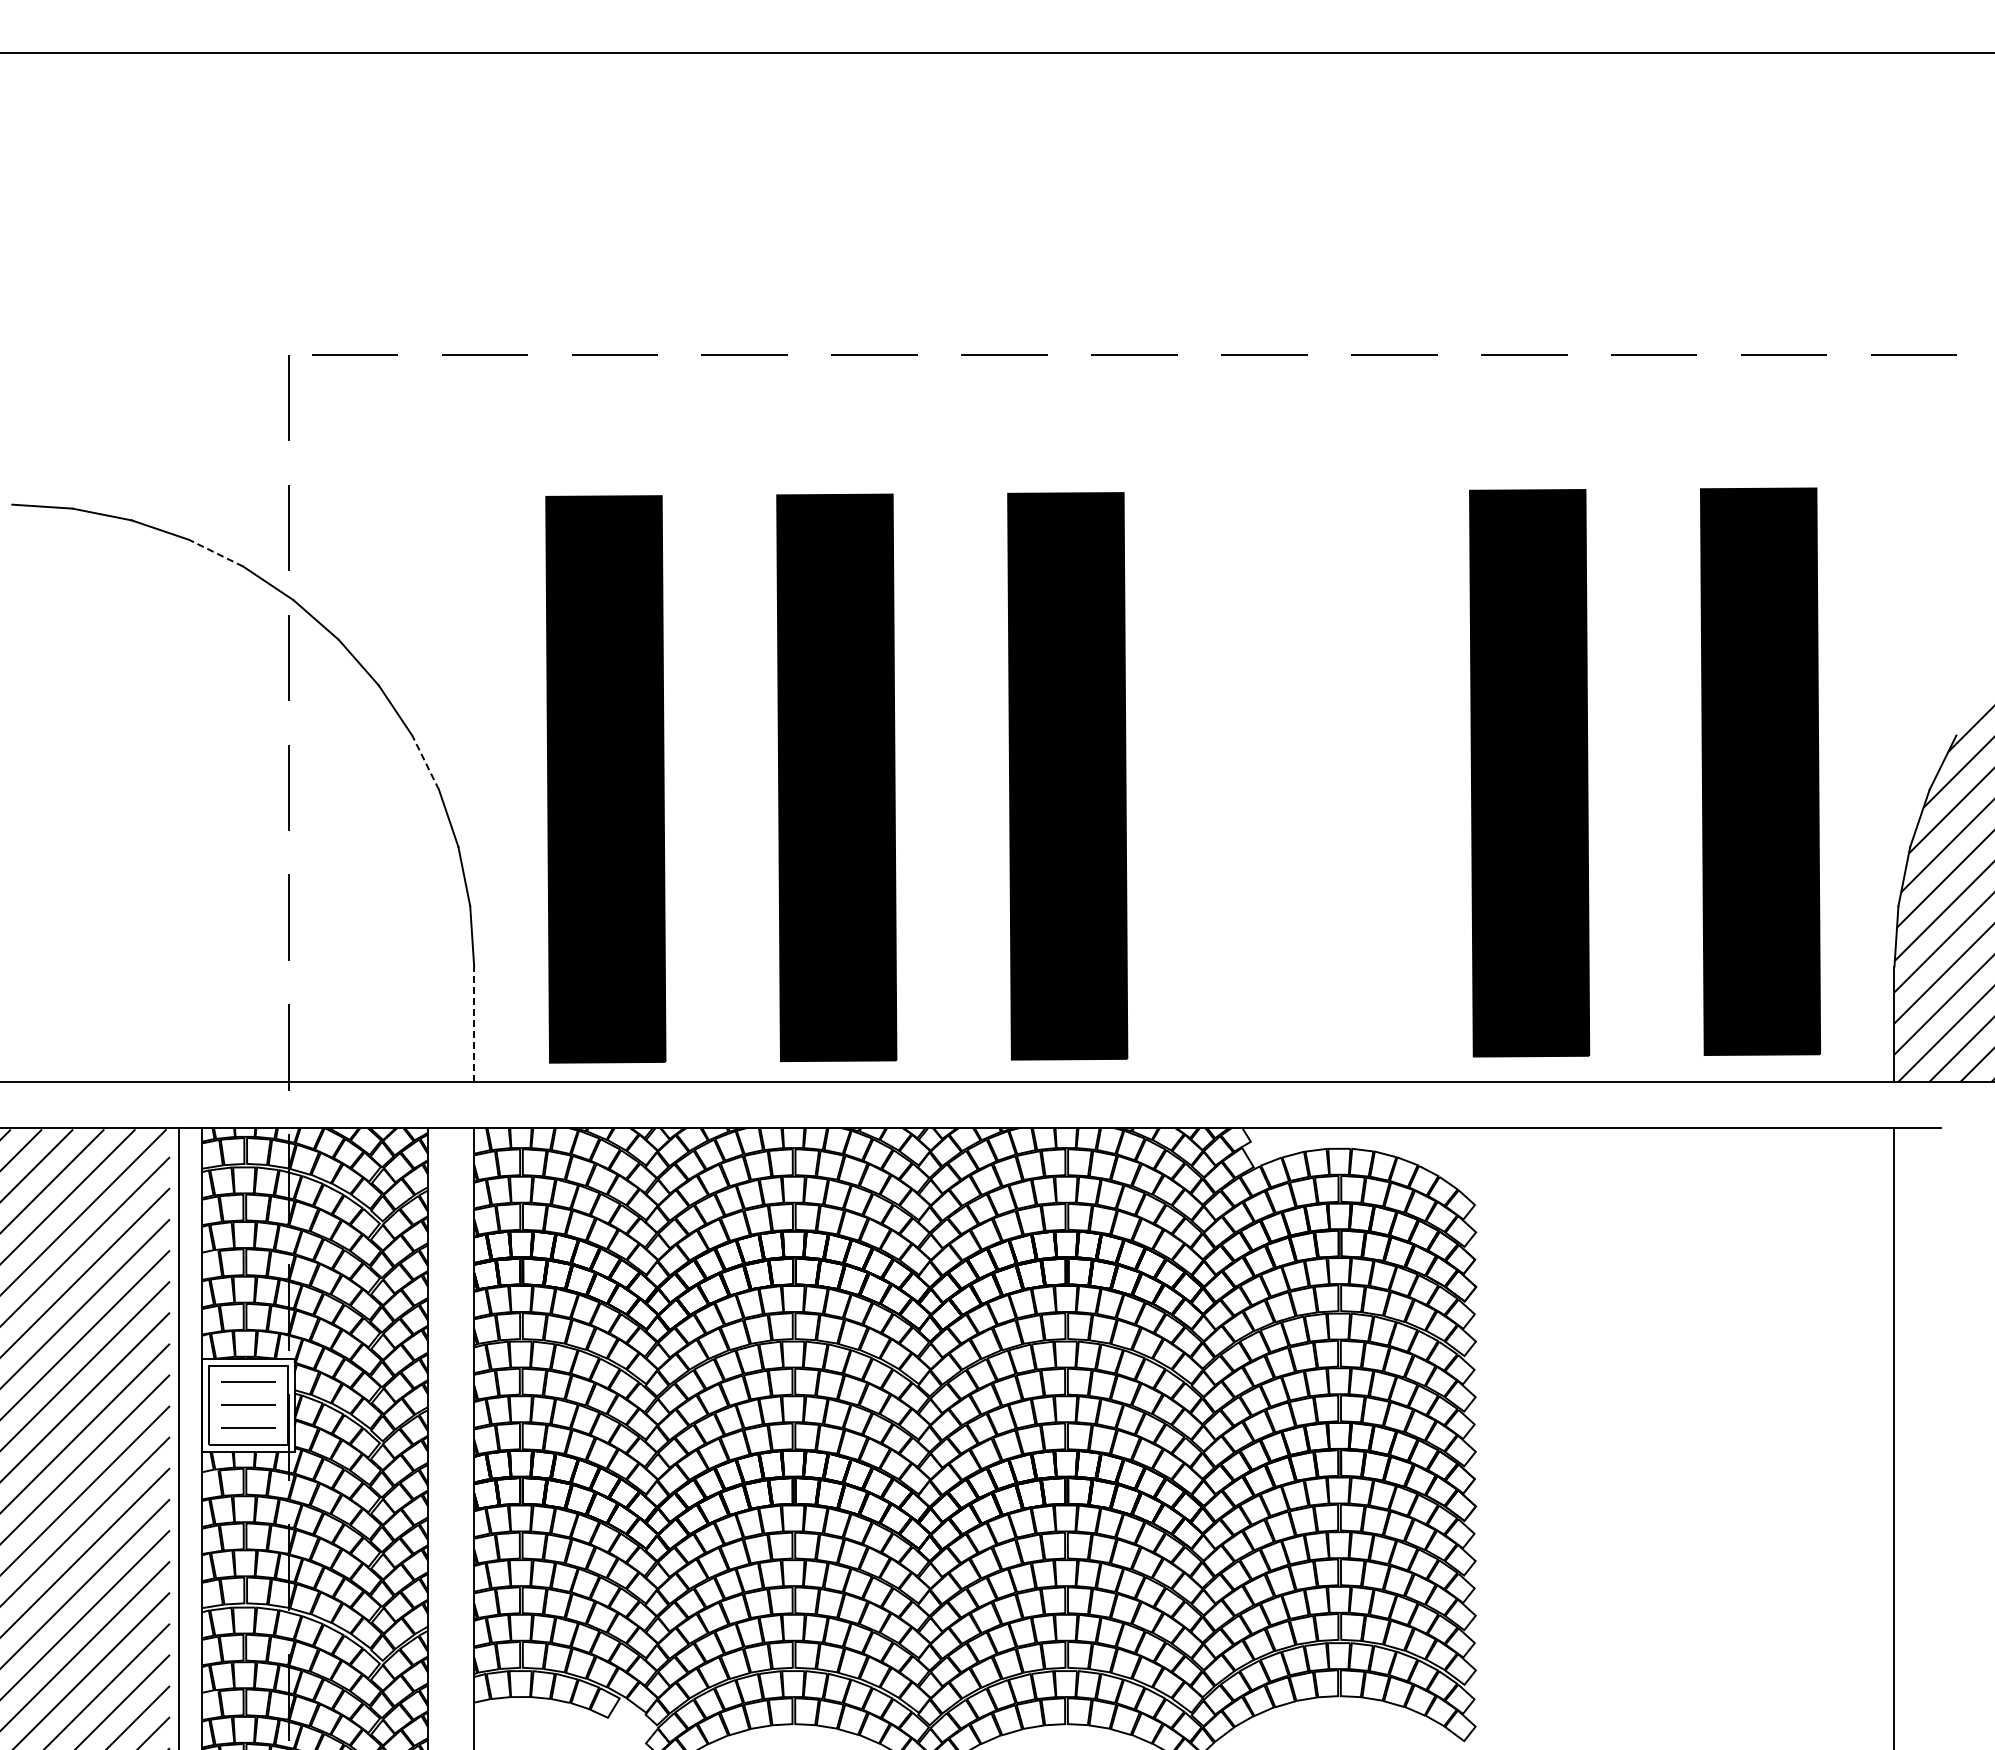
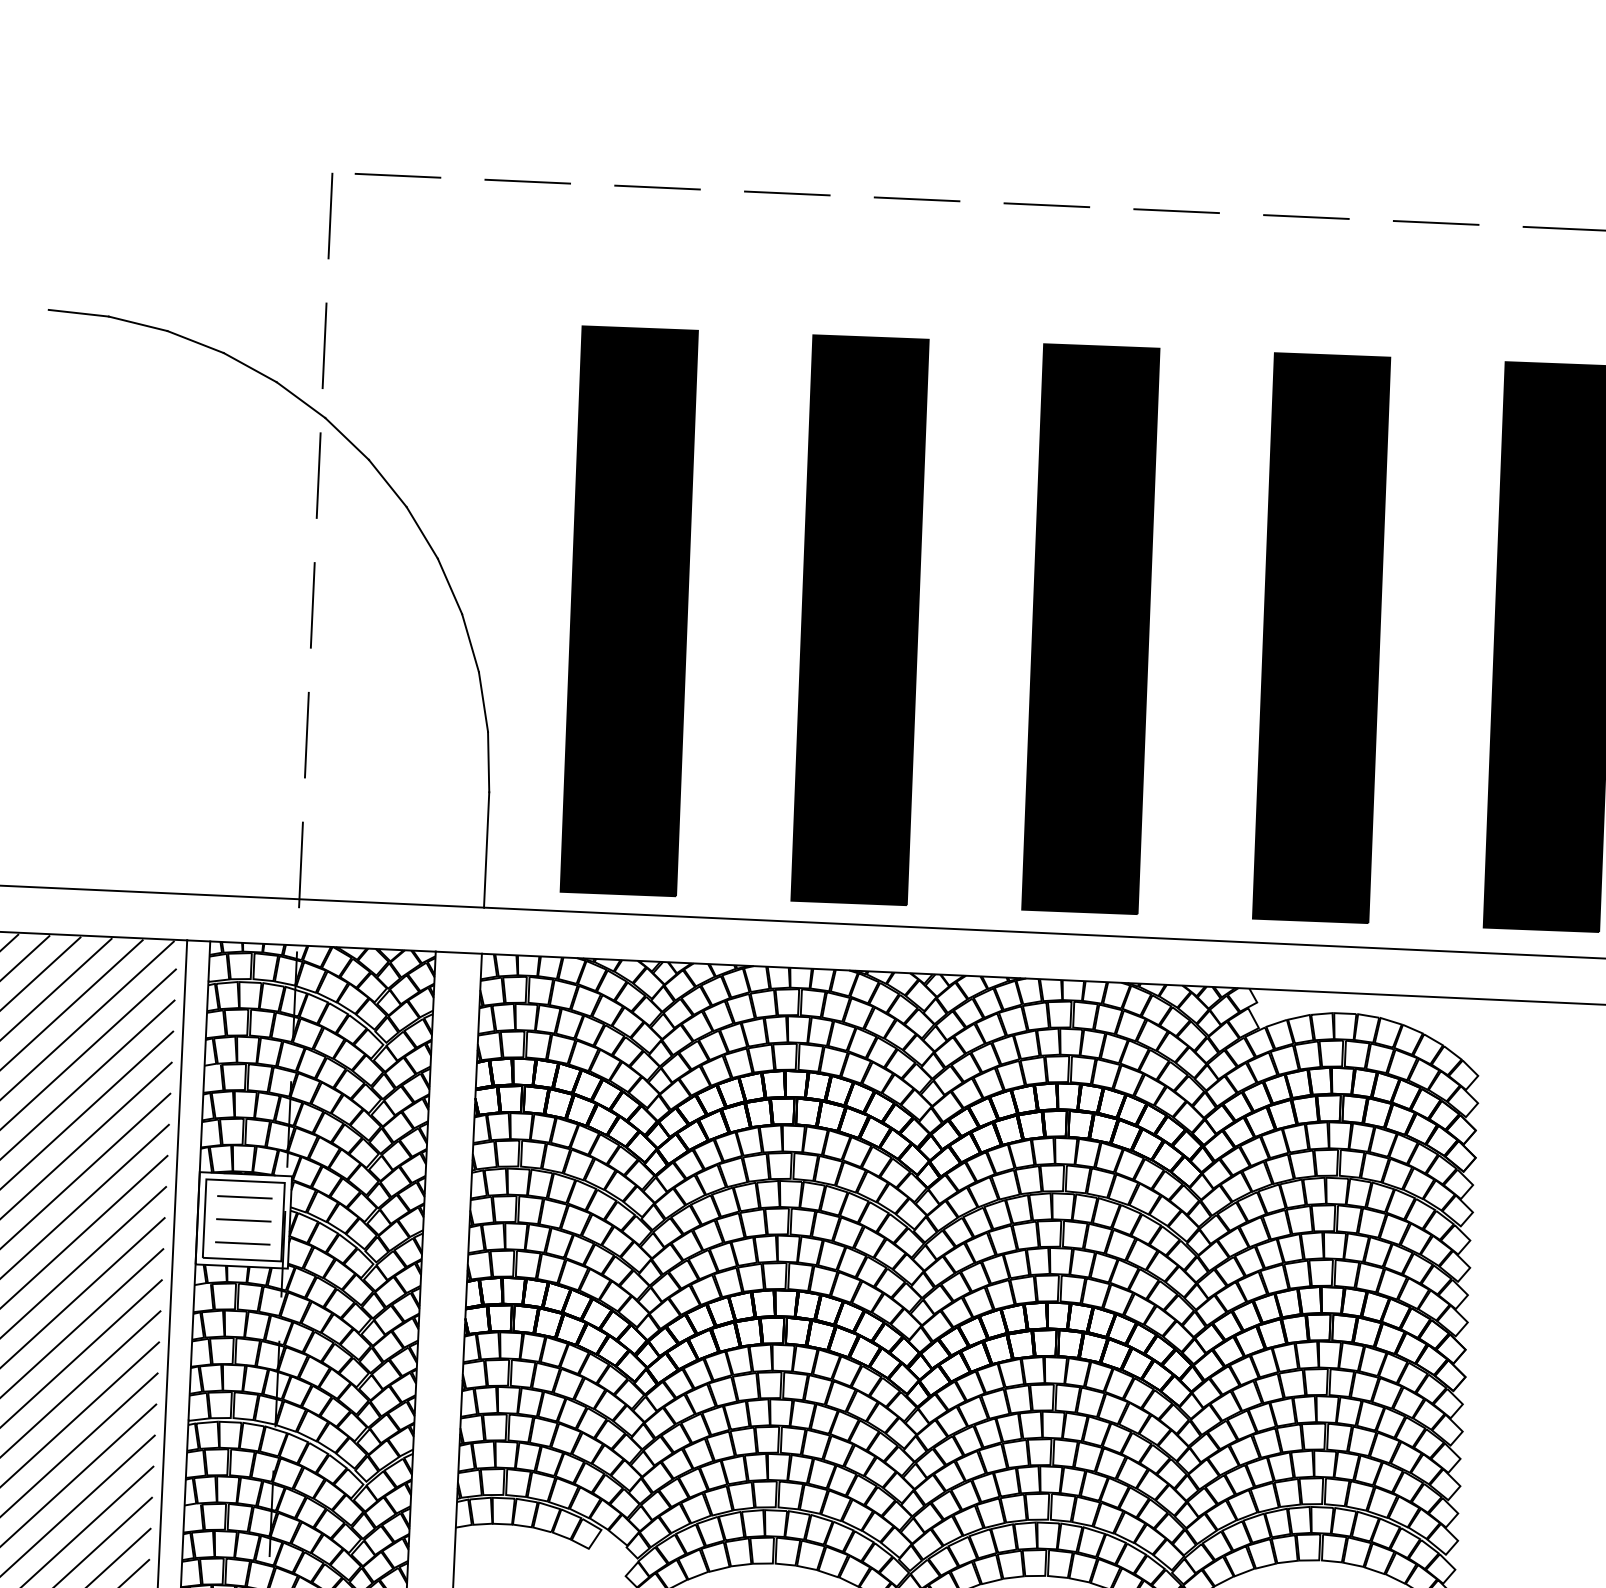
line: (215, 552) -> (249, 366), dashed -> solid
line: (425, 762) -> (449, 586), dashed -> solid
part: (1298, 774) -> (1321, 637), added
line: (474, 1024) -> (486, 850), dashed -> solid

